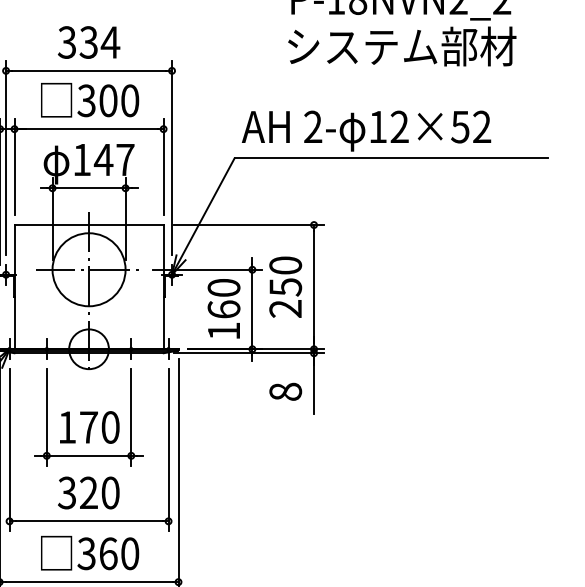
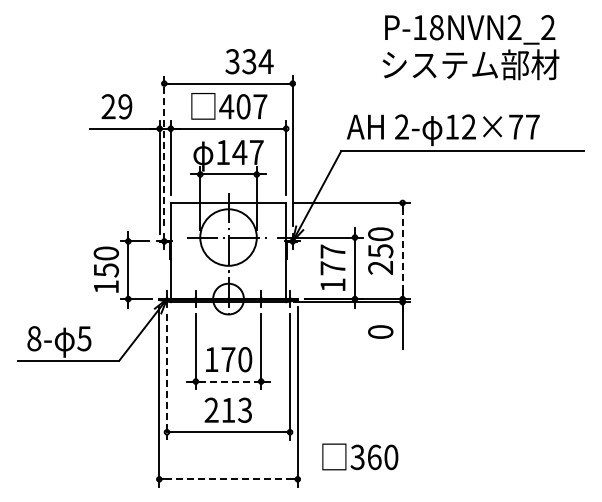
text: (89, 42) -> (249, 61), moved
text: (108, 100) -> (243, 106), 300 -> 407
text: (470, 126) -> (523, 126), 12×52 -> 12×77
line: (6, 157) -> (164, 150), solid -> dashed
line: (313, 287) -> (402, 251), solid -> dashed
text: (223, 298) -> (332, 259), 160 -> 177
text: (286, 391) -> (381, 331), 8 -> 0
line: (10, 450) -> (167, 377), solid -> dashed
line: (89, 455) -> (228, 381), solid -> dashed
text: (89, 491) -> (228, 409), 320 -> 213
text: (90, 552) -> (360, 456), moved
line: (89, 582) -> (228, 479), solid -> dashed

